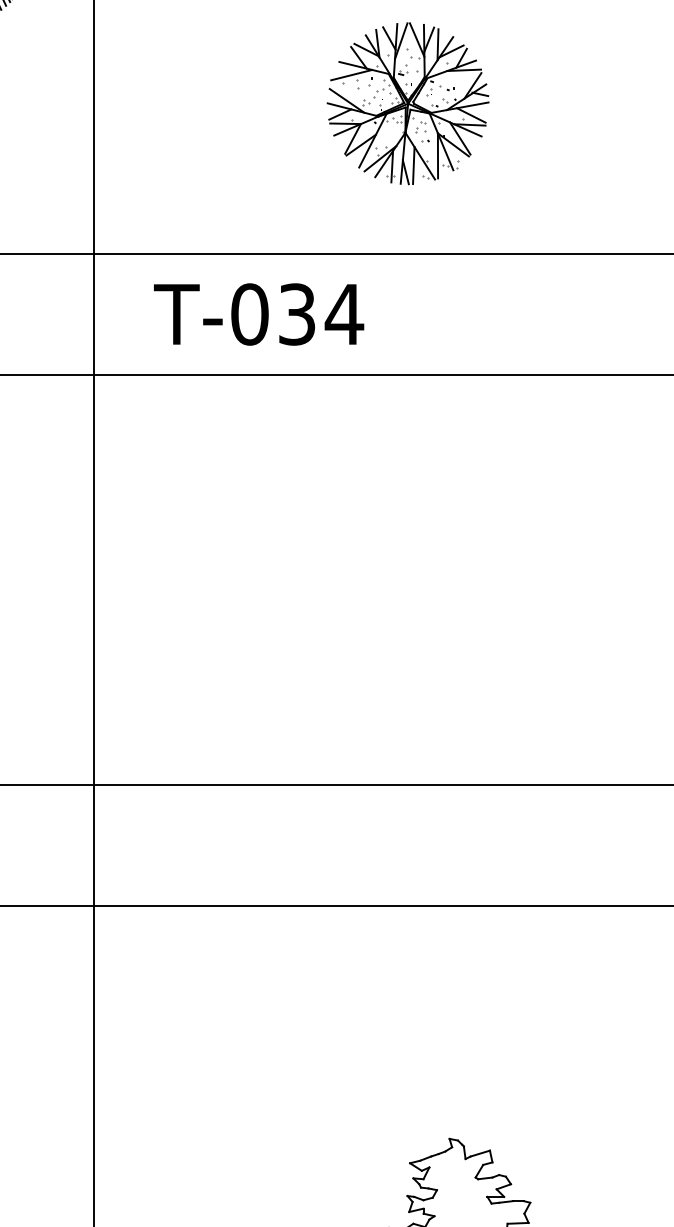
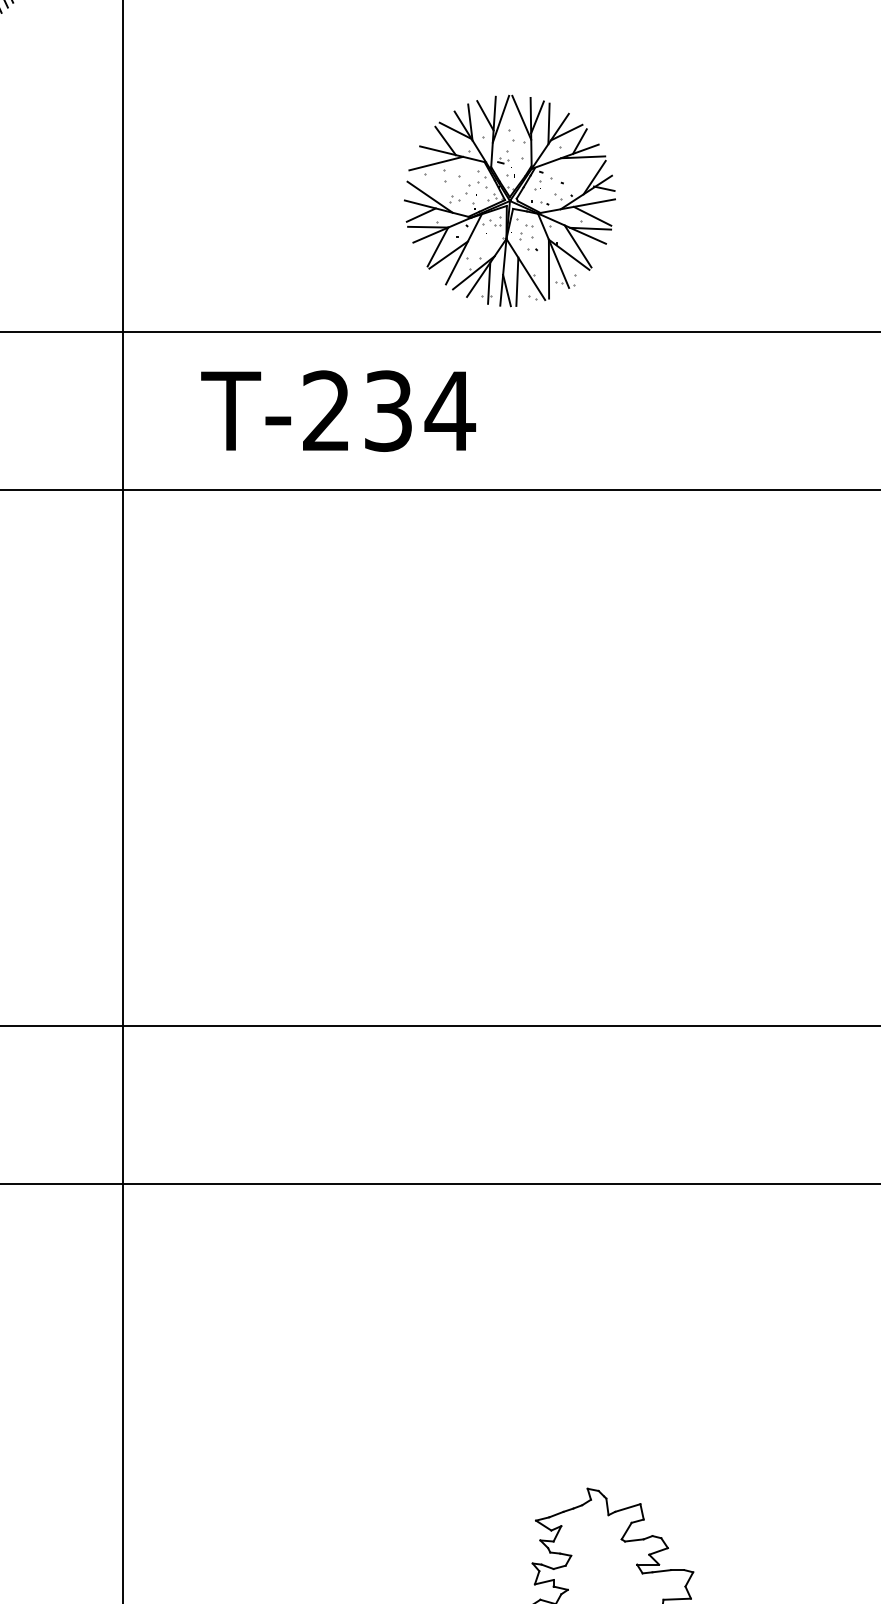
part: (407, 103) -> (509, 200), moved
text: (249, 314) -> (326, 411), T-034 -> T-234

